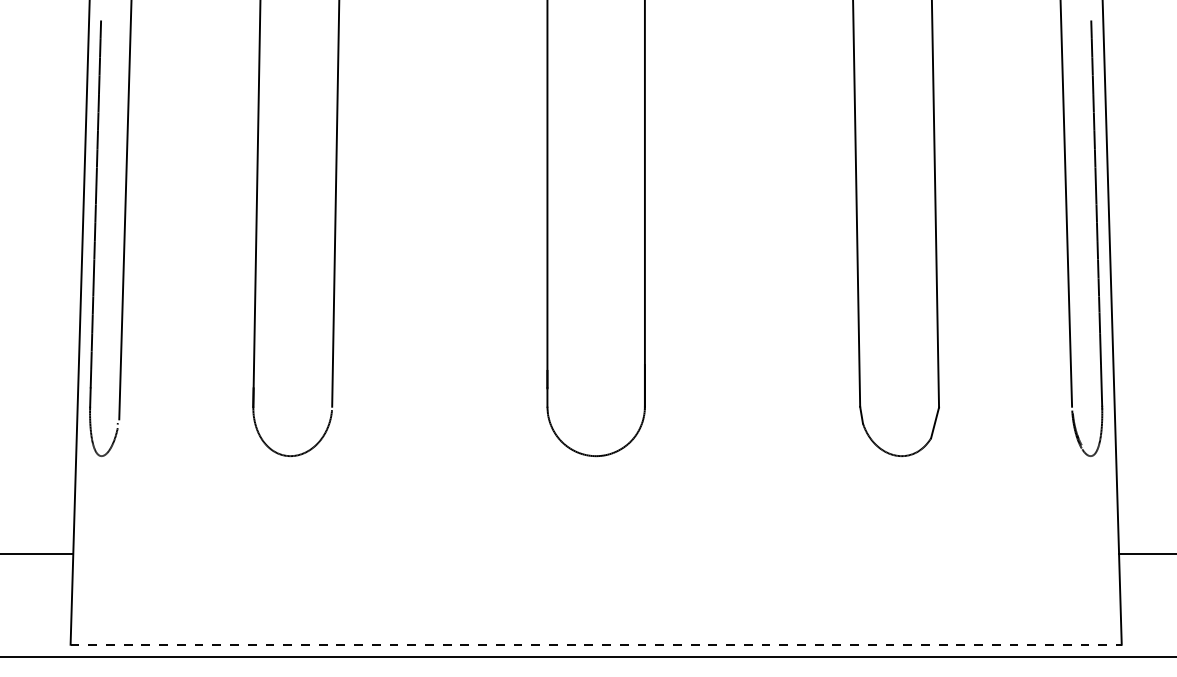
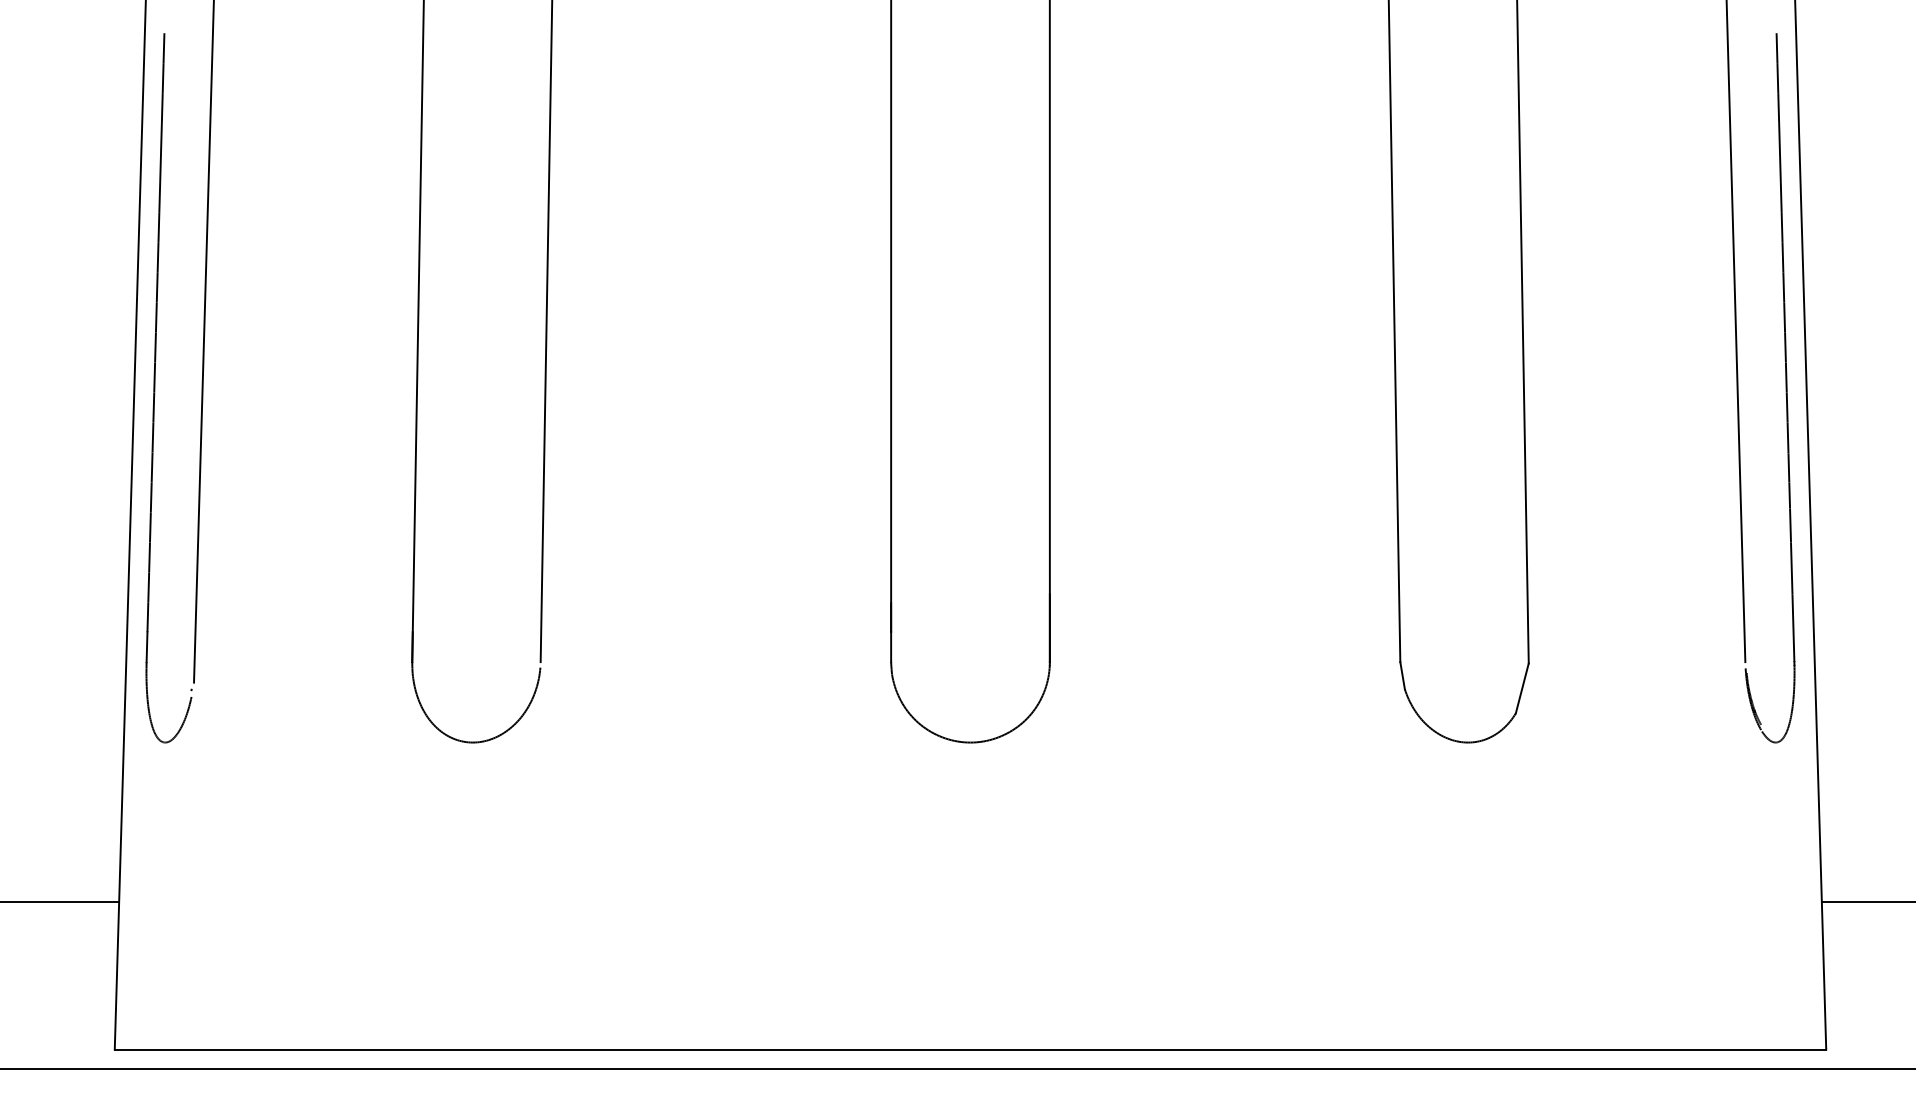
line: (596, 644) -> (971, 1049), dashed -> solid

